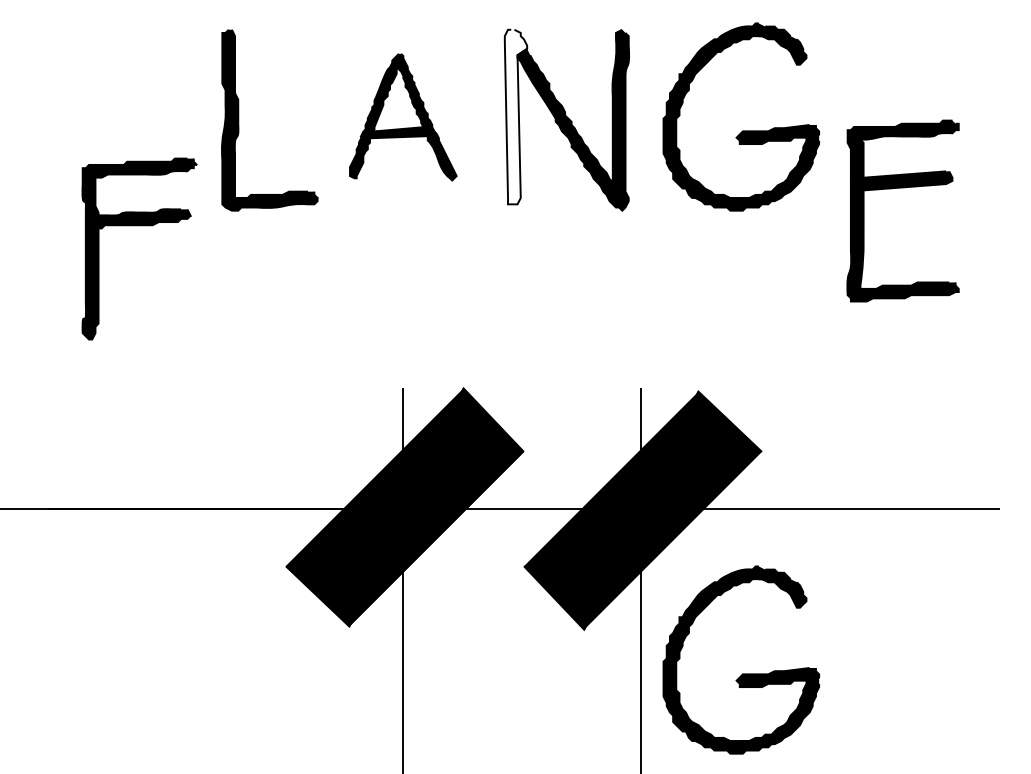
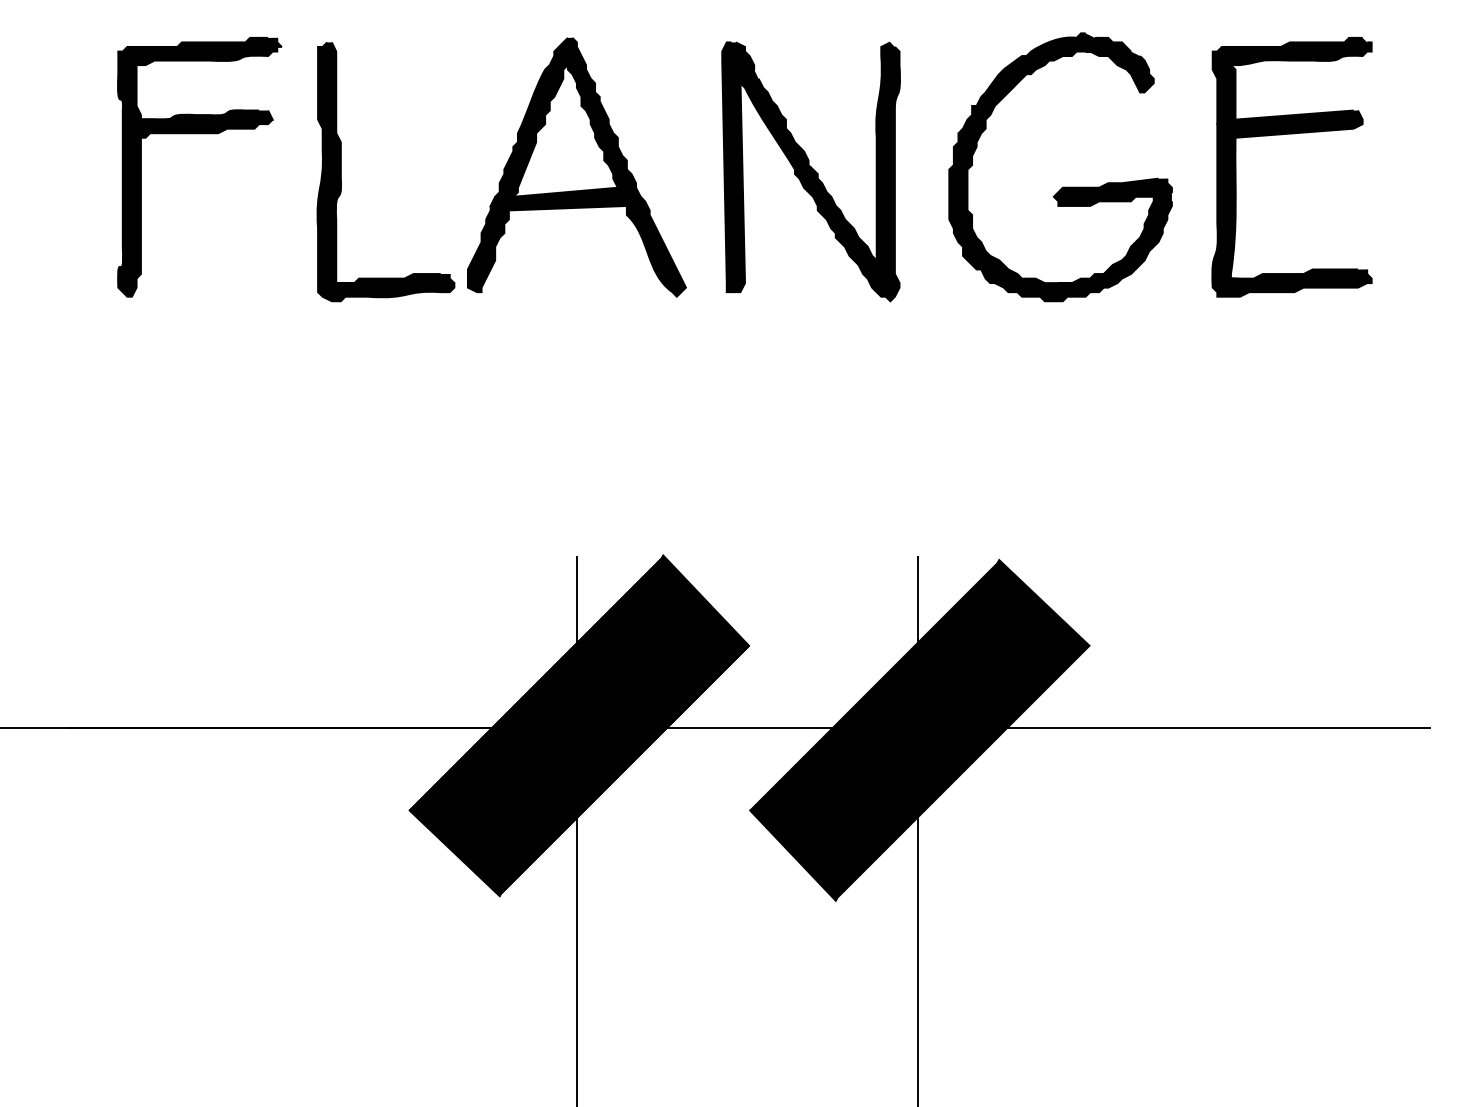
fill: (515, 116) -> (737, 166), added
part: (403, 117) -> (577, 167), size x1.43
part: (902, 188) -> (1291, 135), moved
part: (139, 226) -> (199, 135), moved
part: (742, 673) -> (1062, 963), removed

